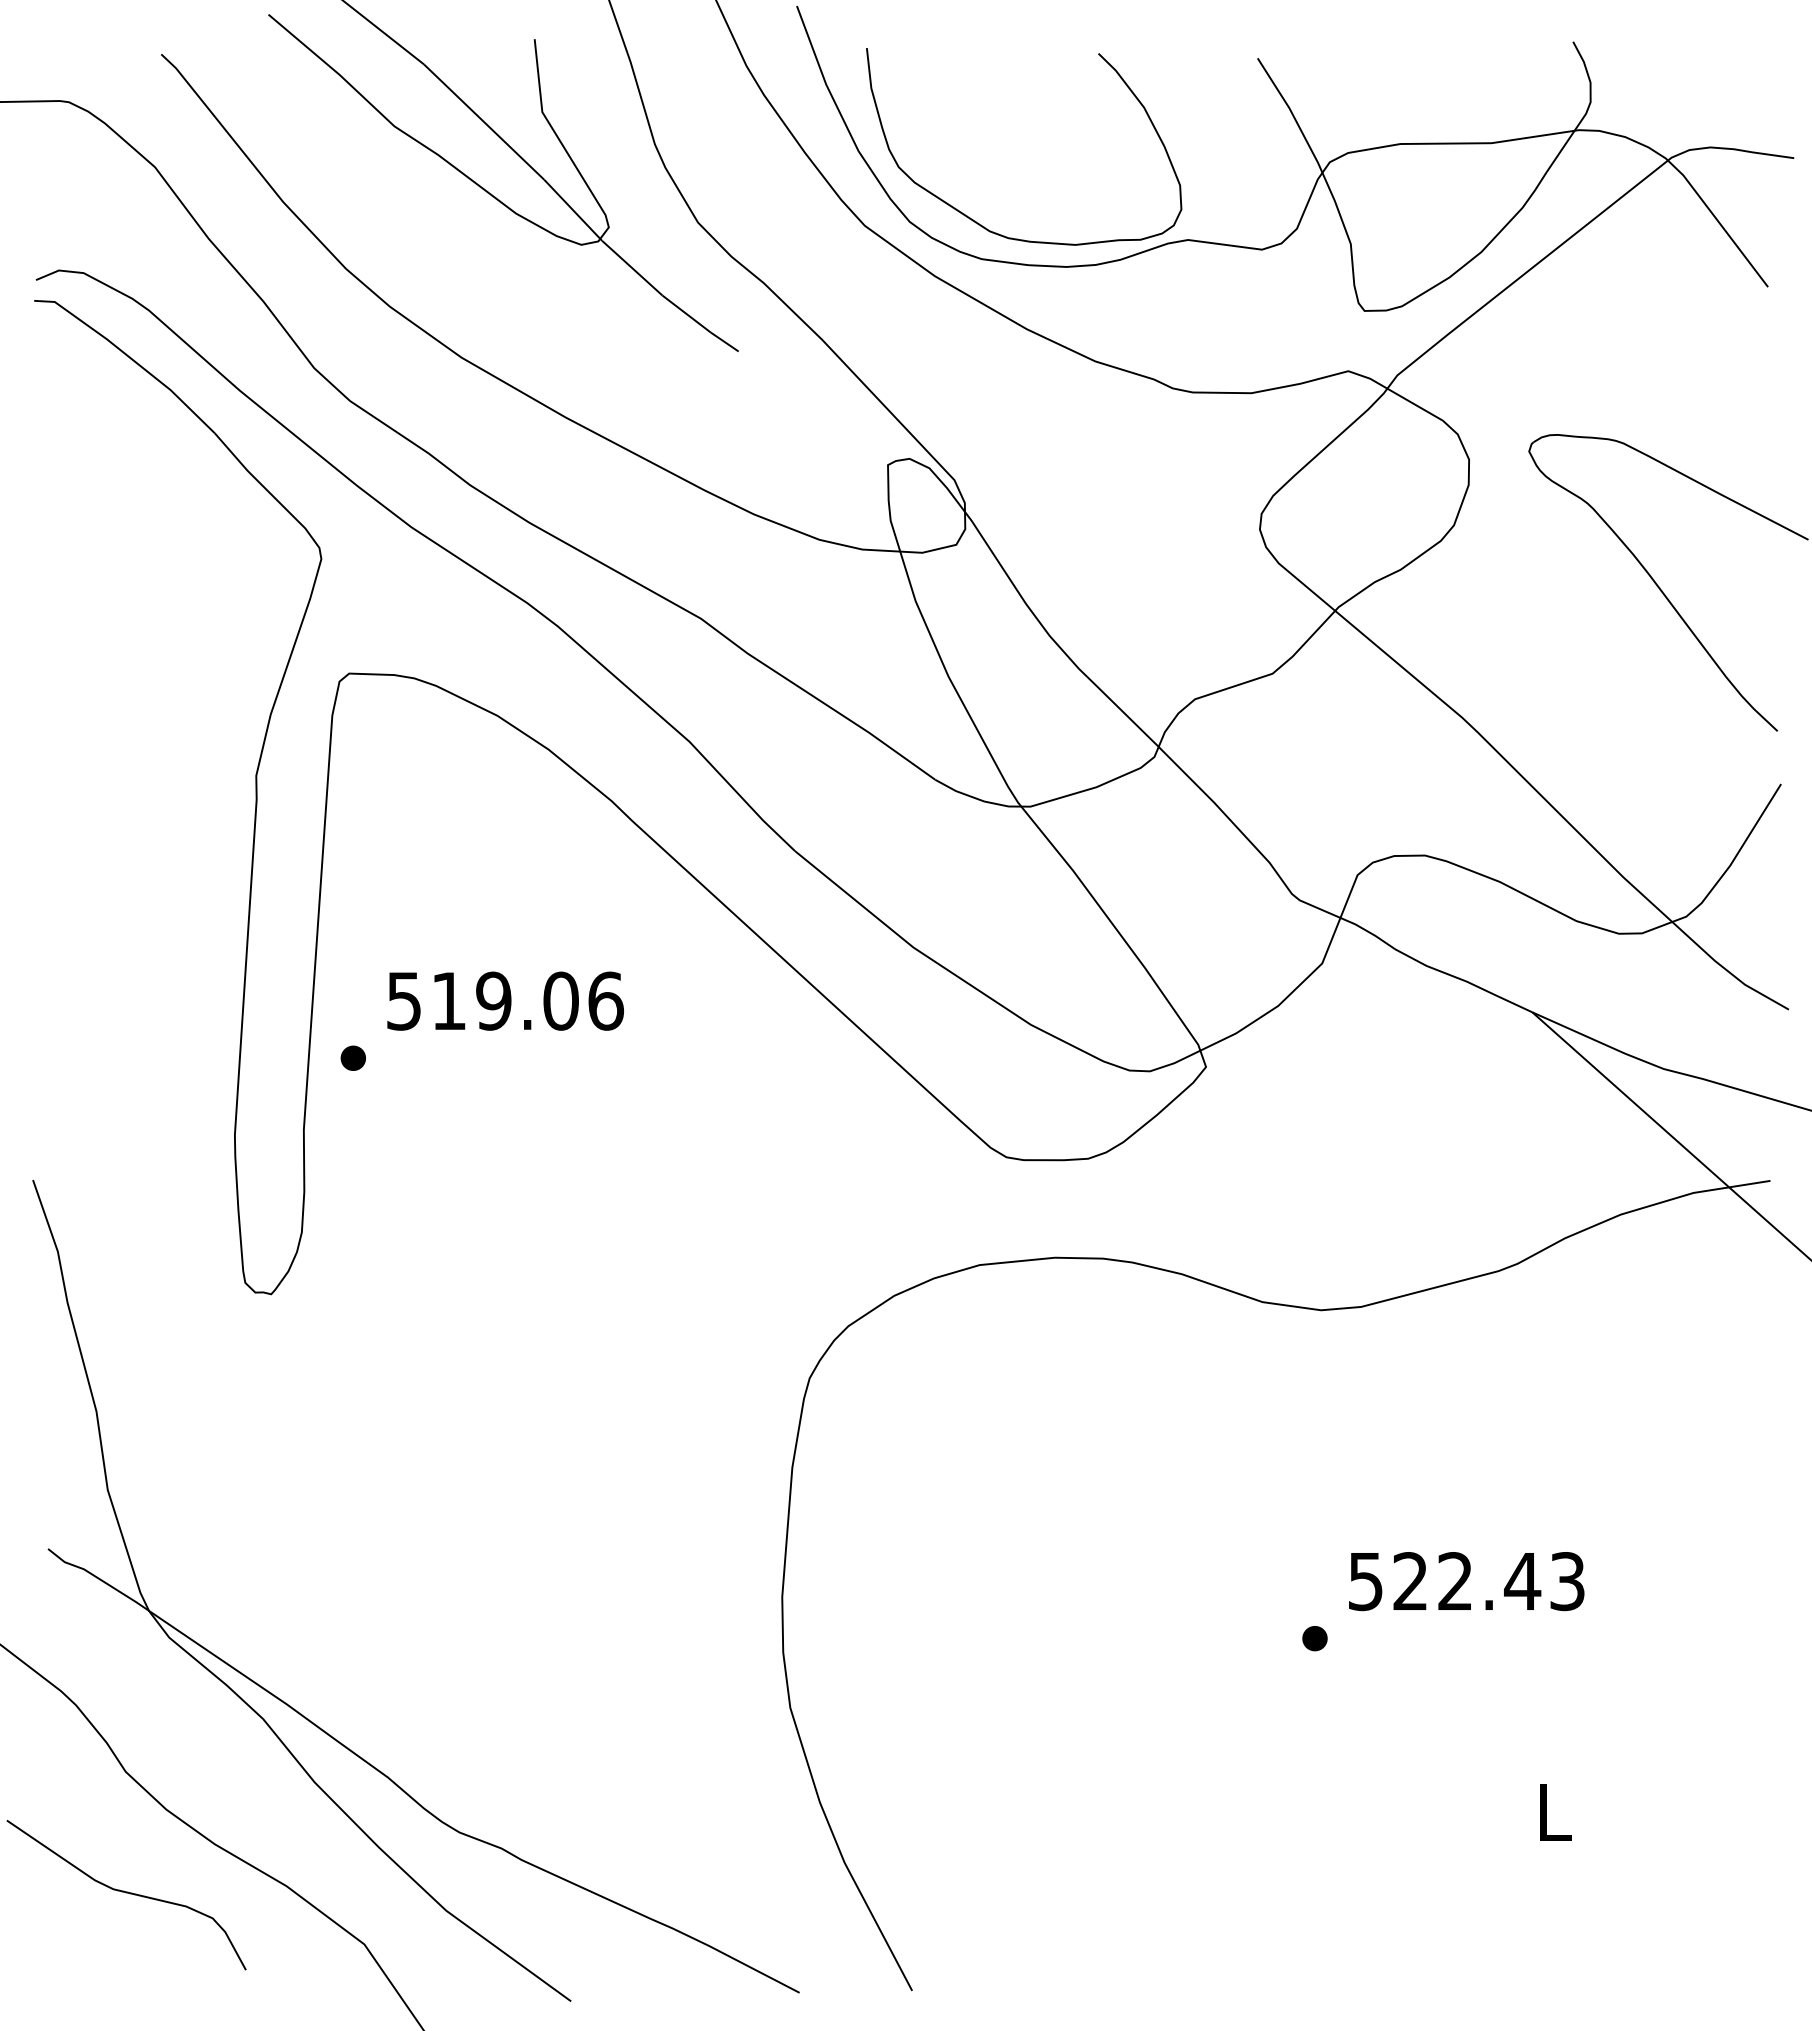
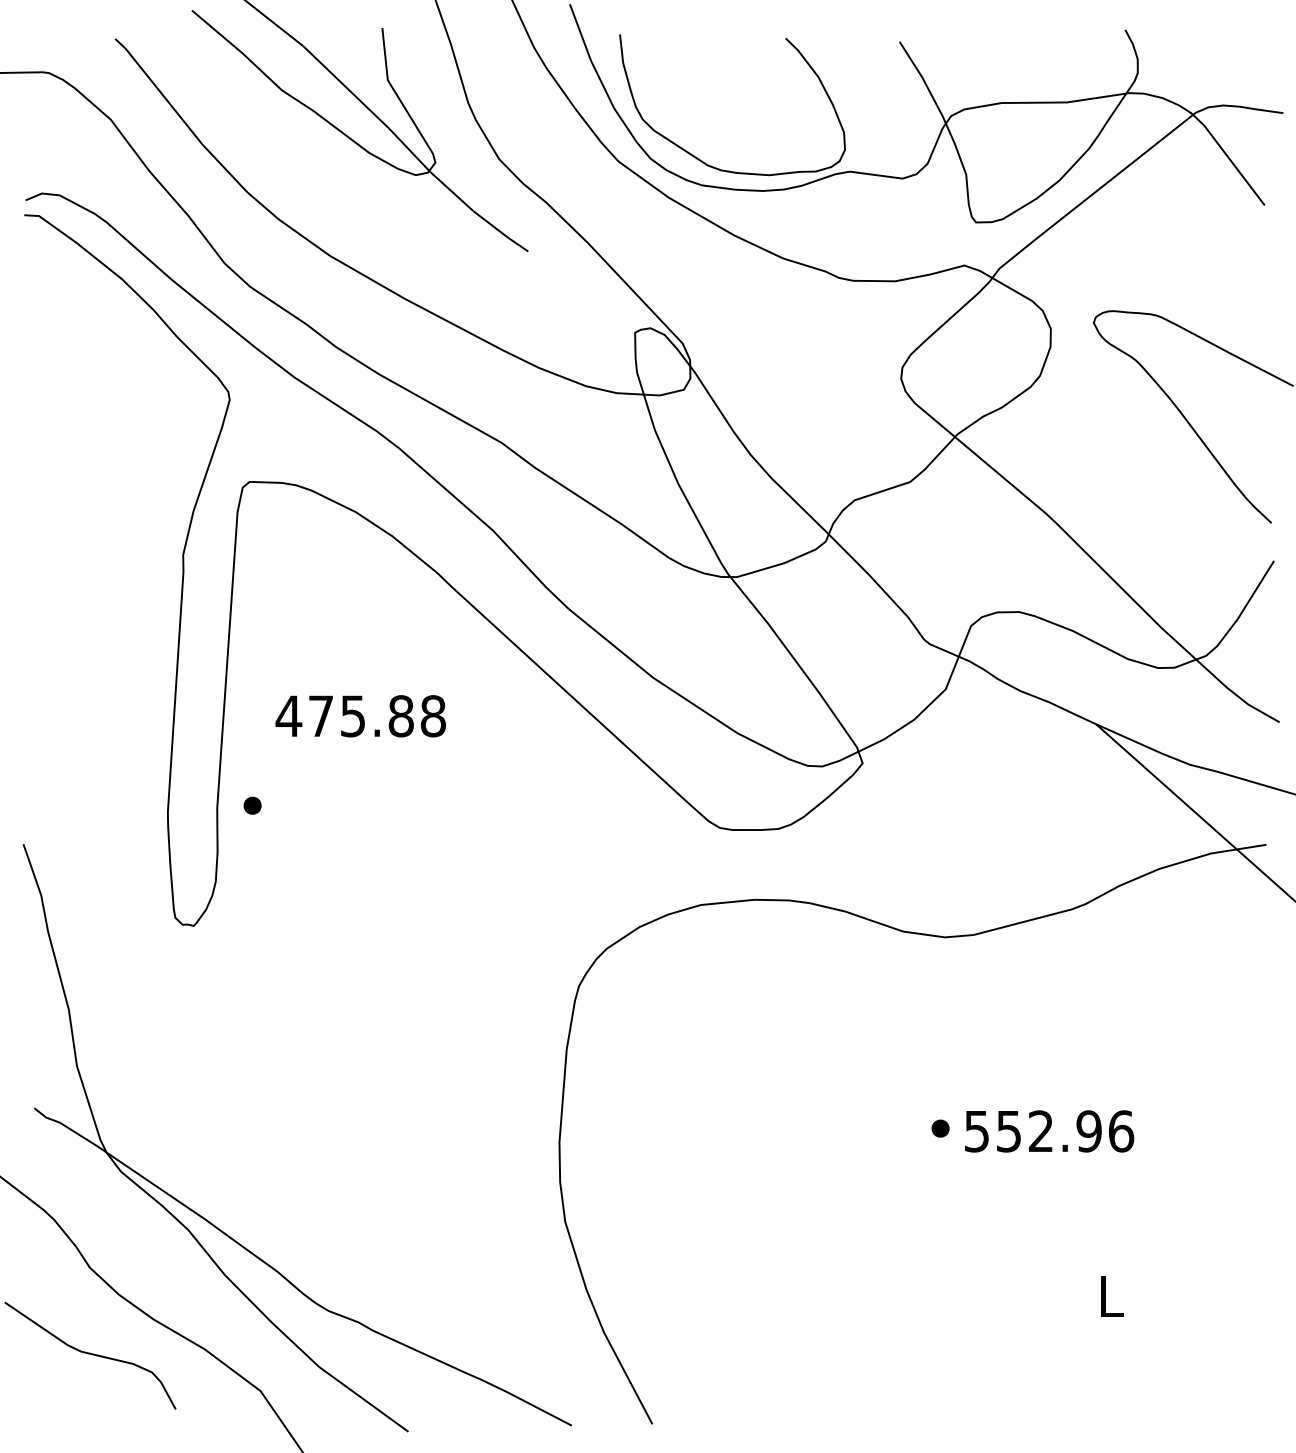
text: (504, 1000) -> (360, 715), 519.06 -> 475.88
part: (352, 1057) -> (252, 805), moved
text: (1489, 1581) -> (1065, 1131), 522.43 -> 552.96
part: (1314, 1638) -> (940, 1128), moved

